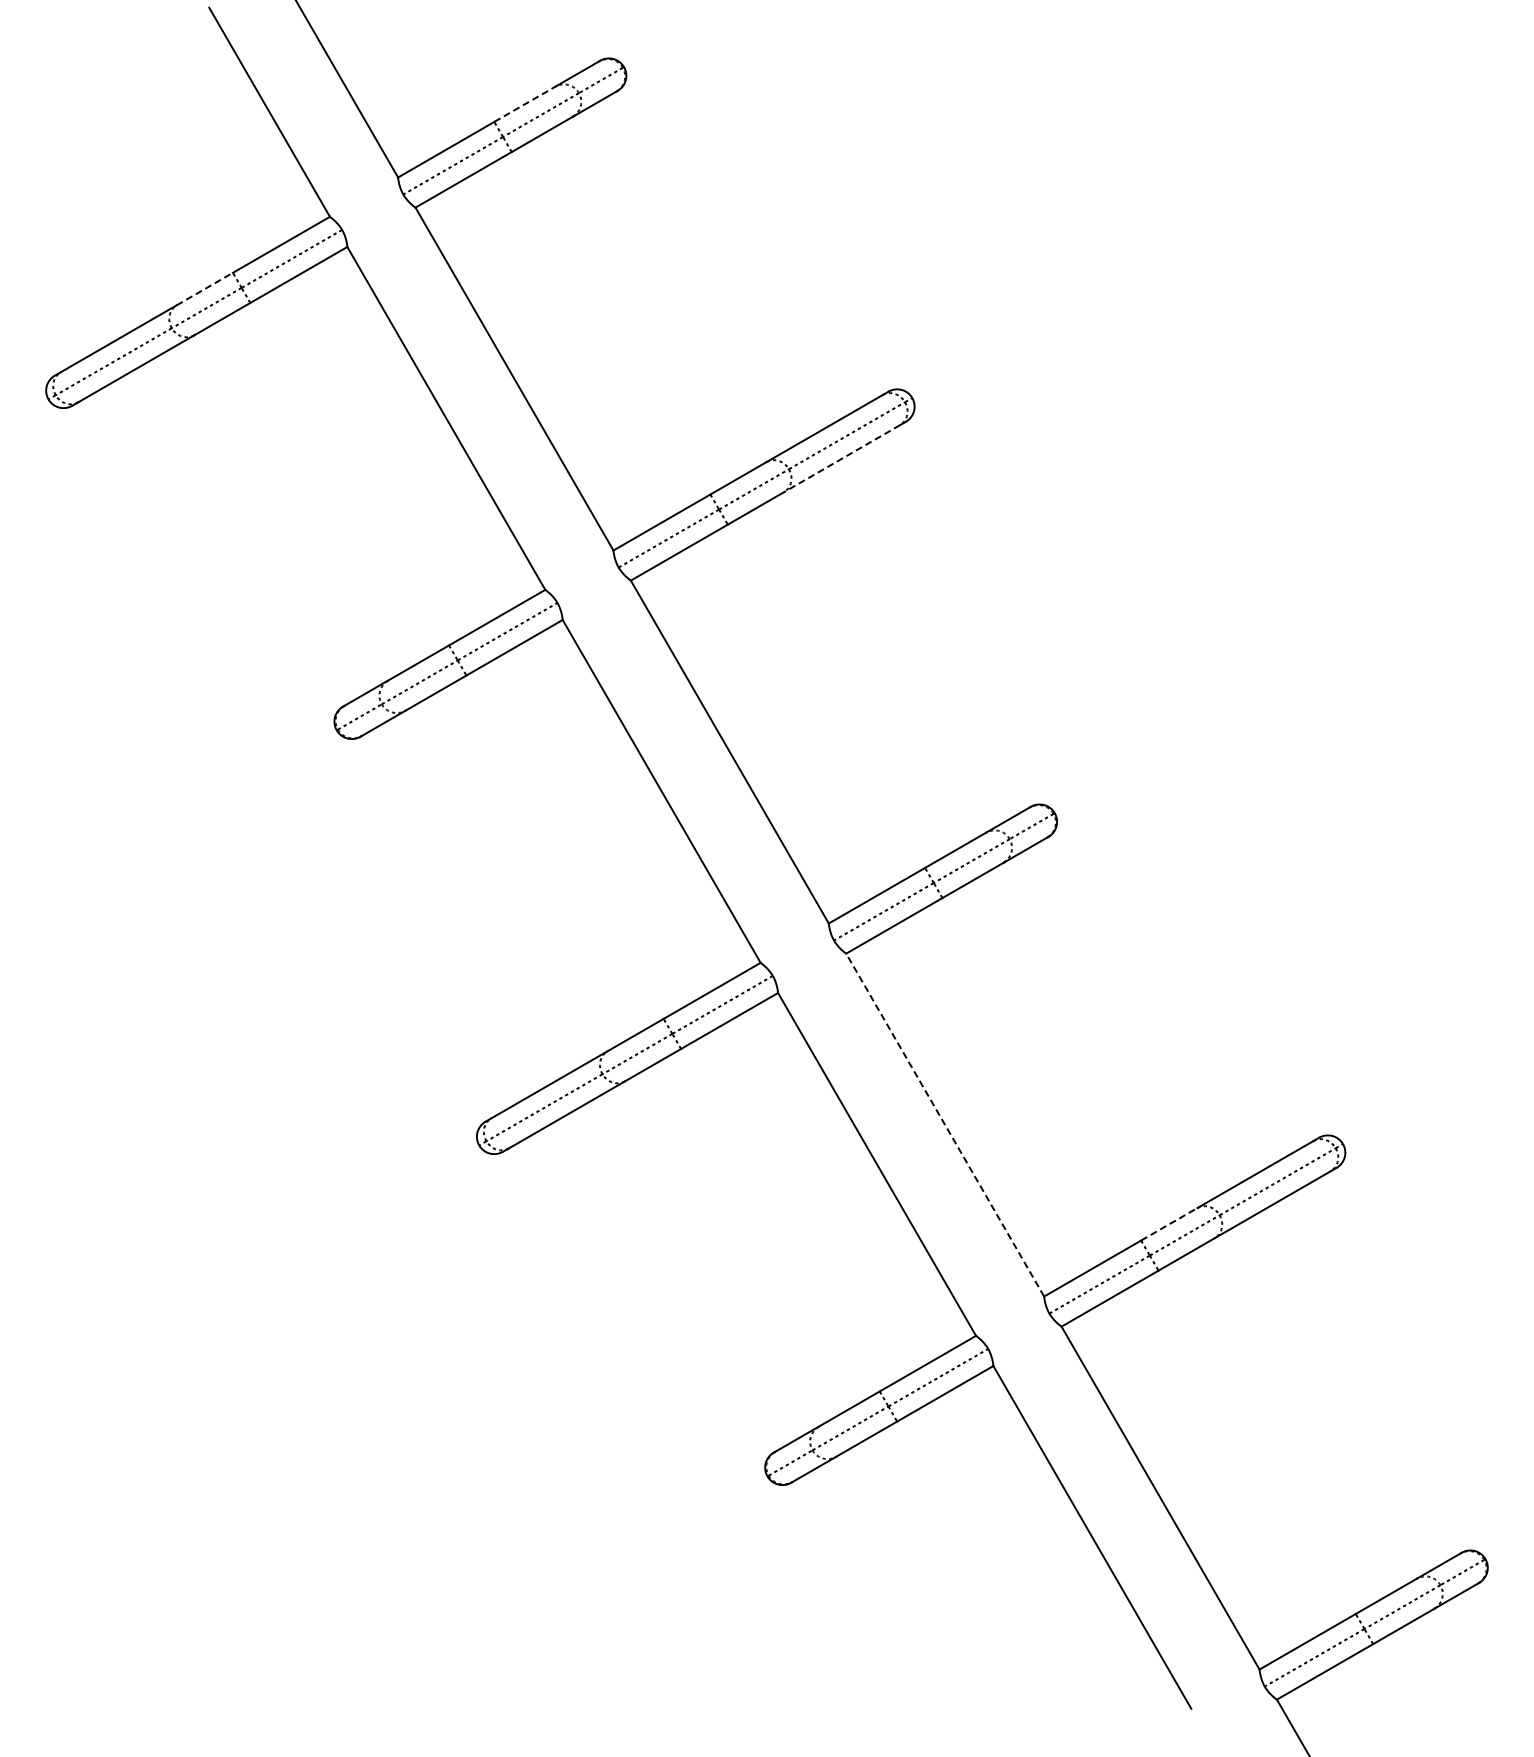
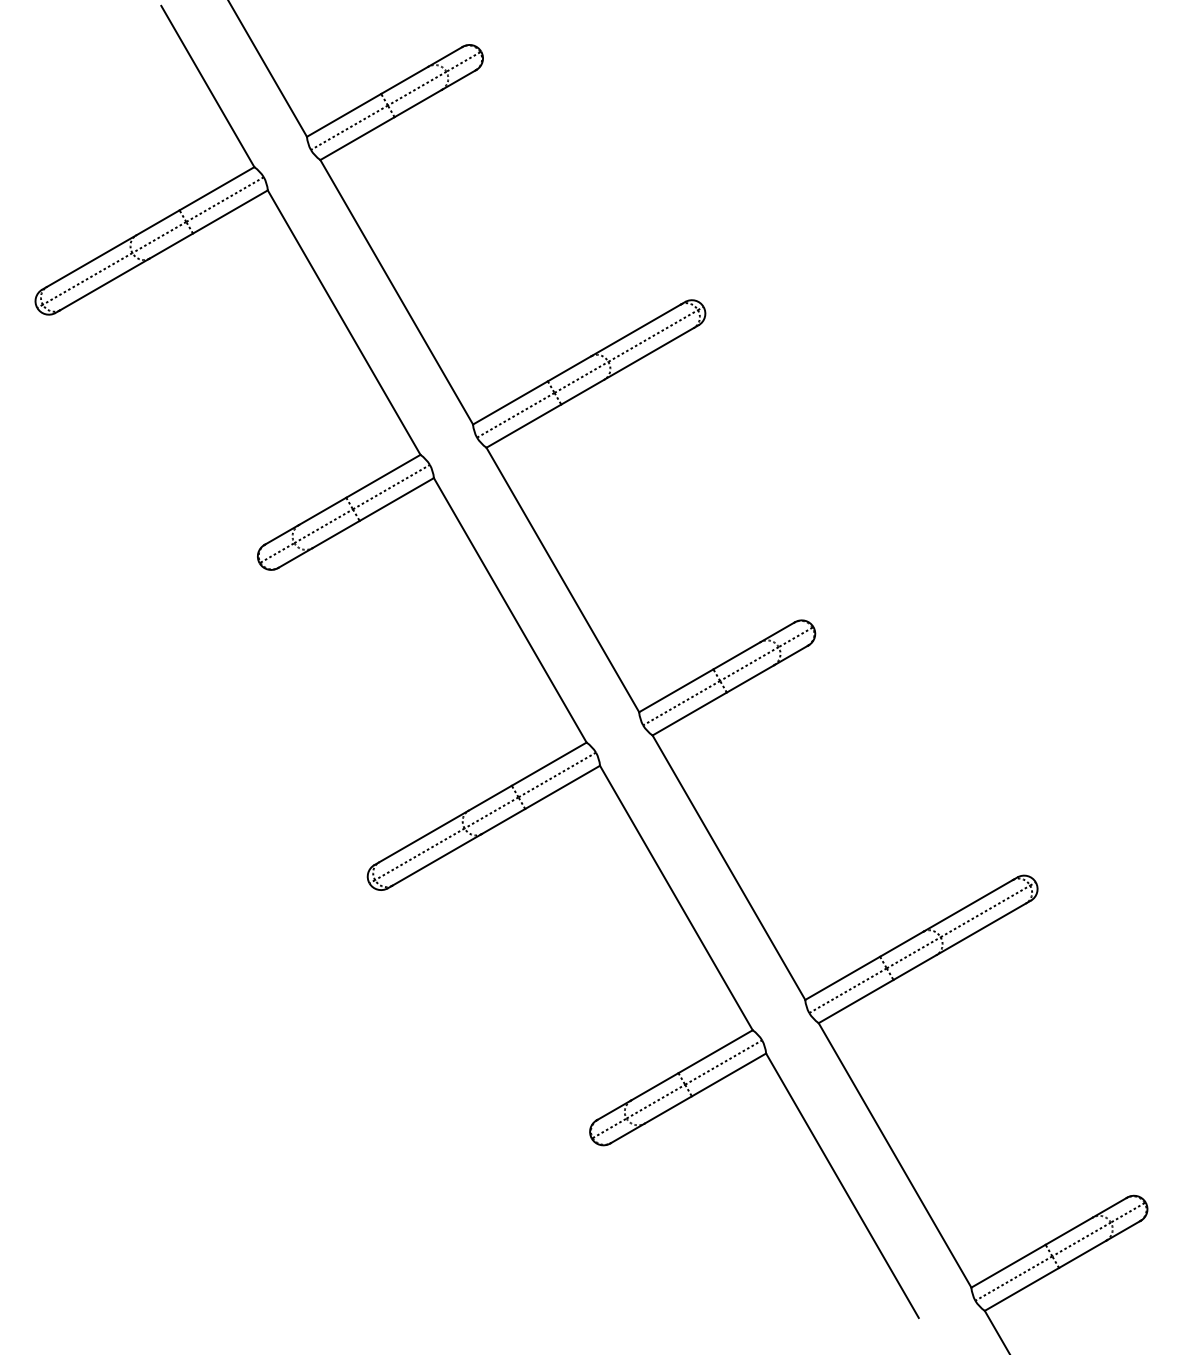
line: (525, 104) -> (405, 80), dashed -> solid
line: (205, 288) -> (158, 222), dashed -> solid
line: (841, 458) -> (648, 353), dashed -> solid
line: (945, 1125) -> (729, 868), dashed -> solid
line: (1169, 1224) -> (901, 944), dashed -> solid

